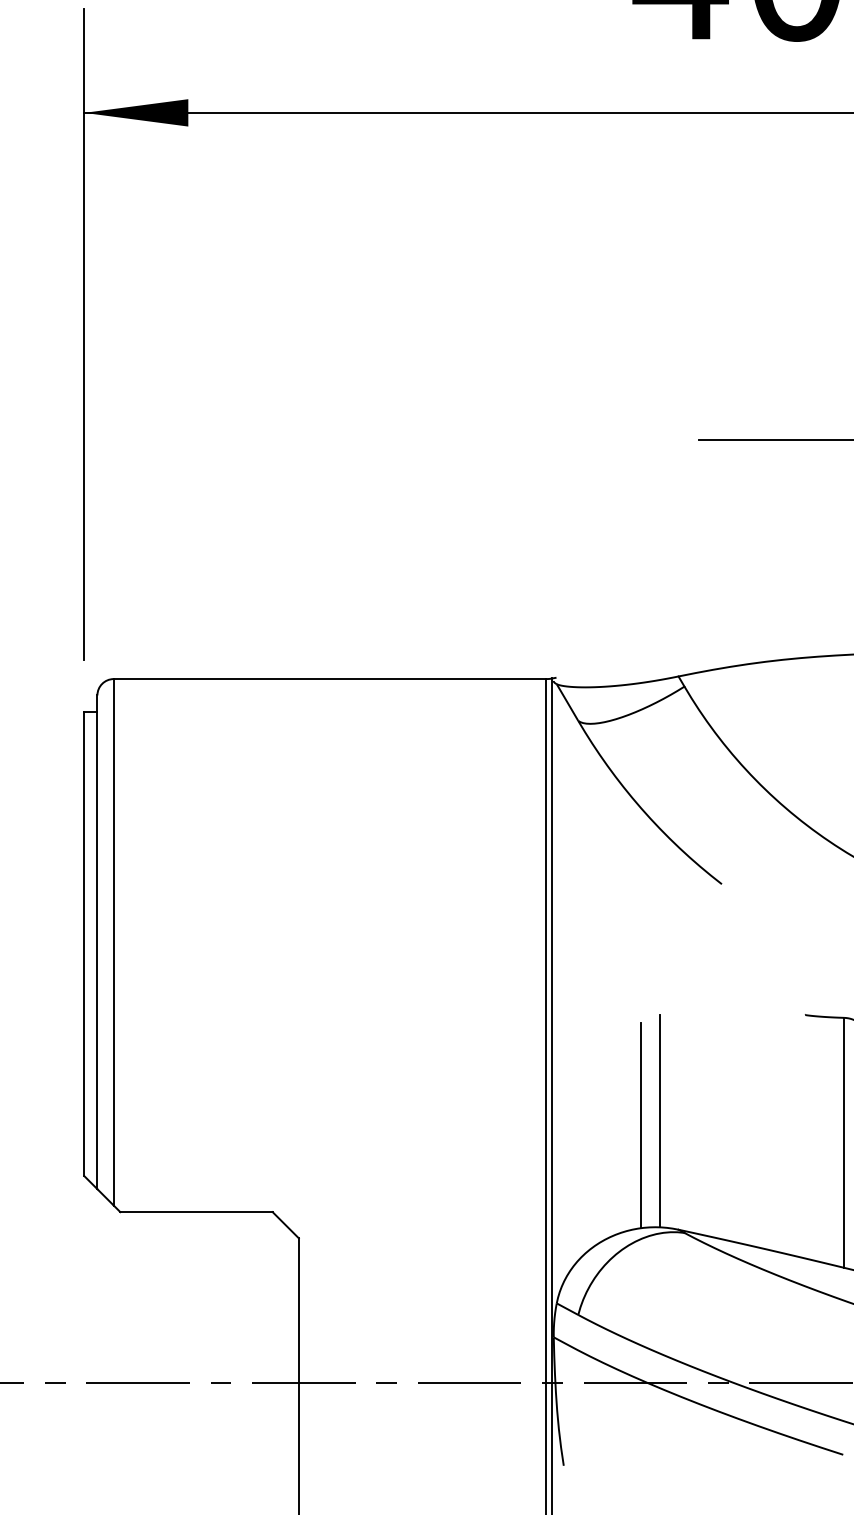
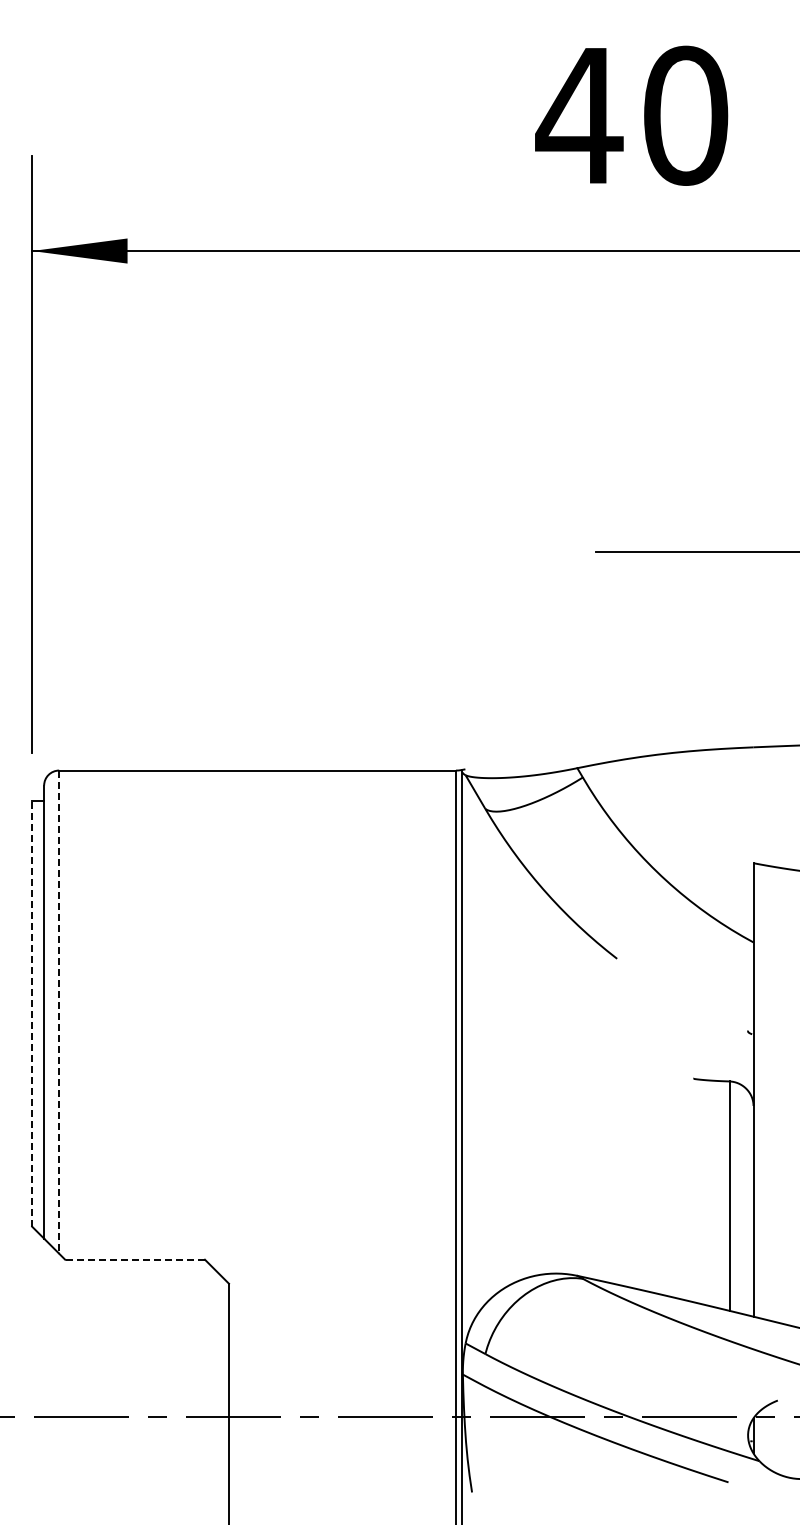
line: (114, 942) -> (59, 1012), solid -> dashed
line: (84, 943) -> (32, 1013), solid -> dashed
line: (660, 1120) -> (560, 1175), removed
line: (641, 1125) -> (543, 1180), removed
line: (196, 1211) -> (135, 1259), solid -> dashed

